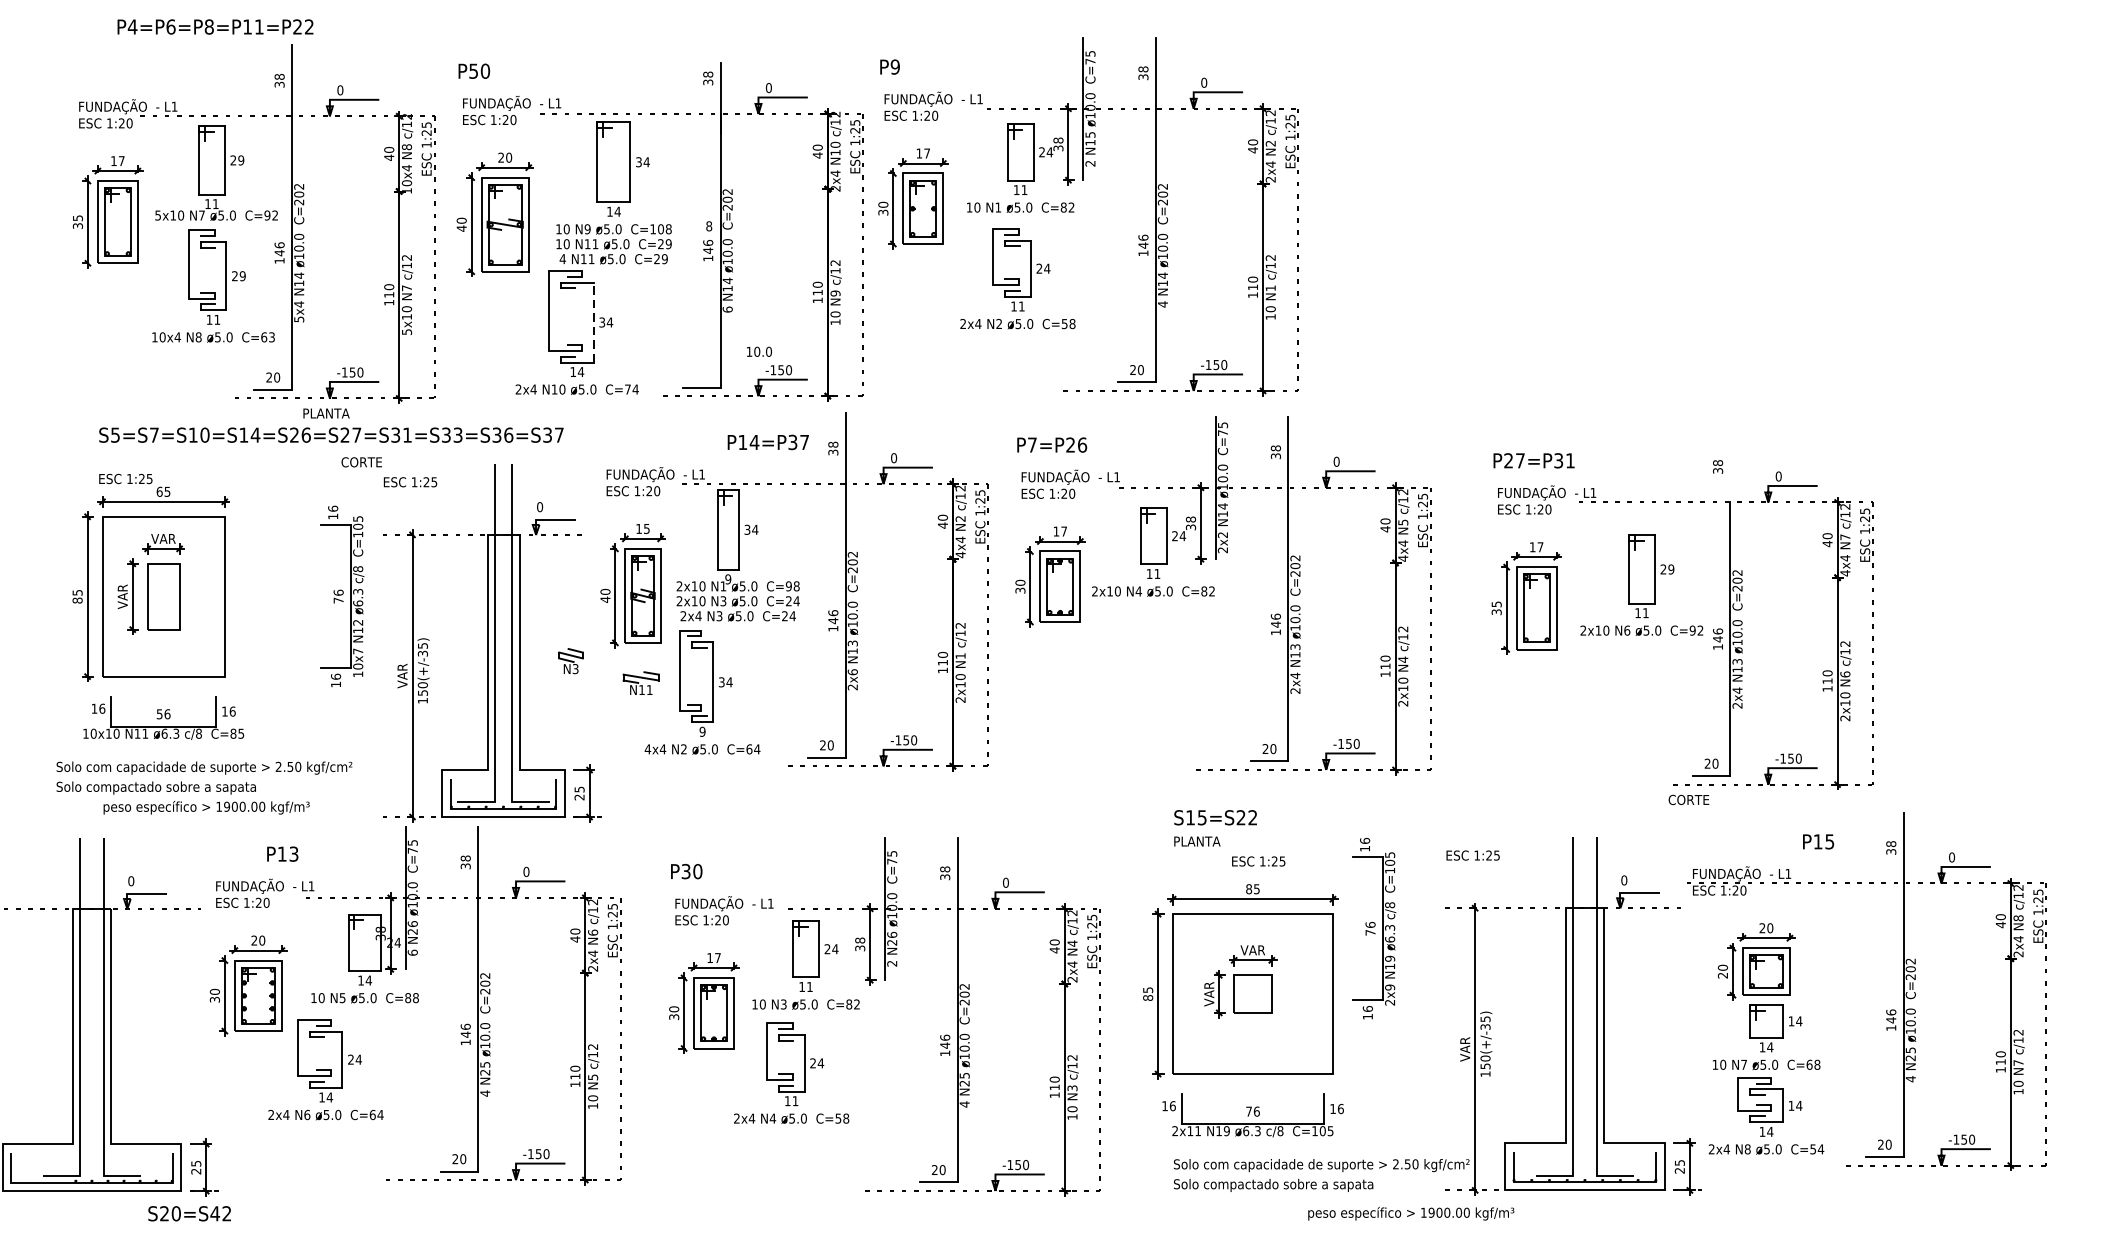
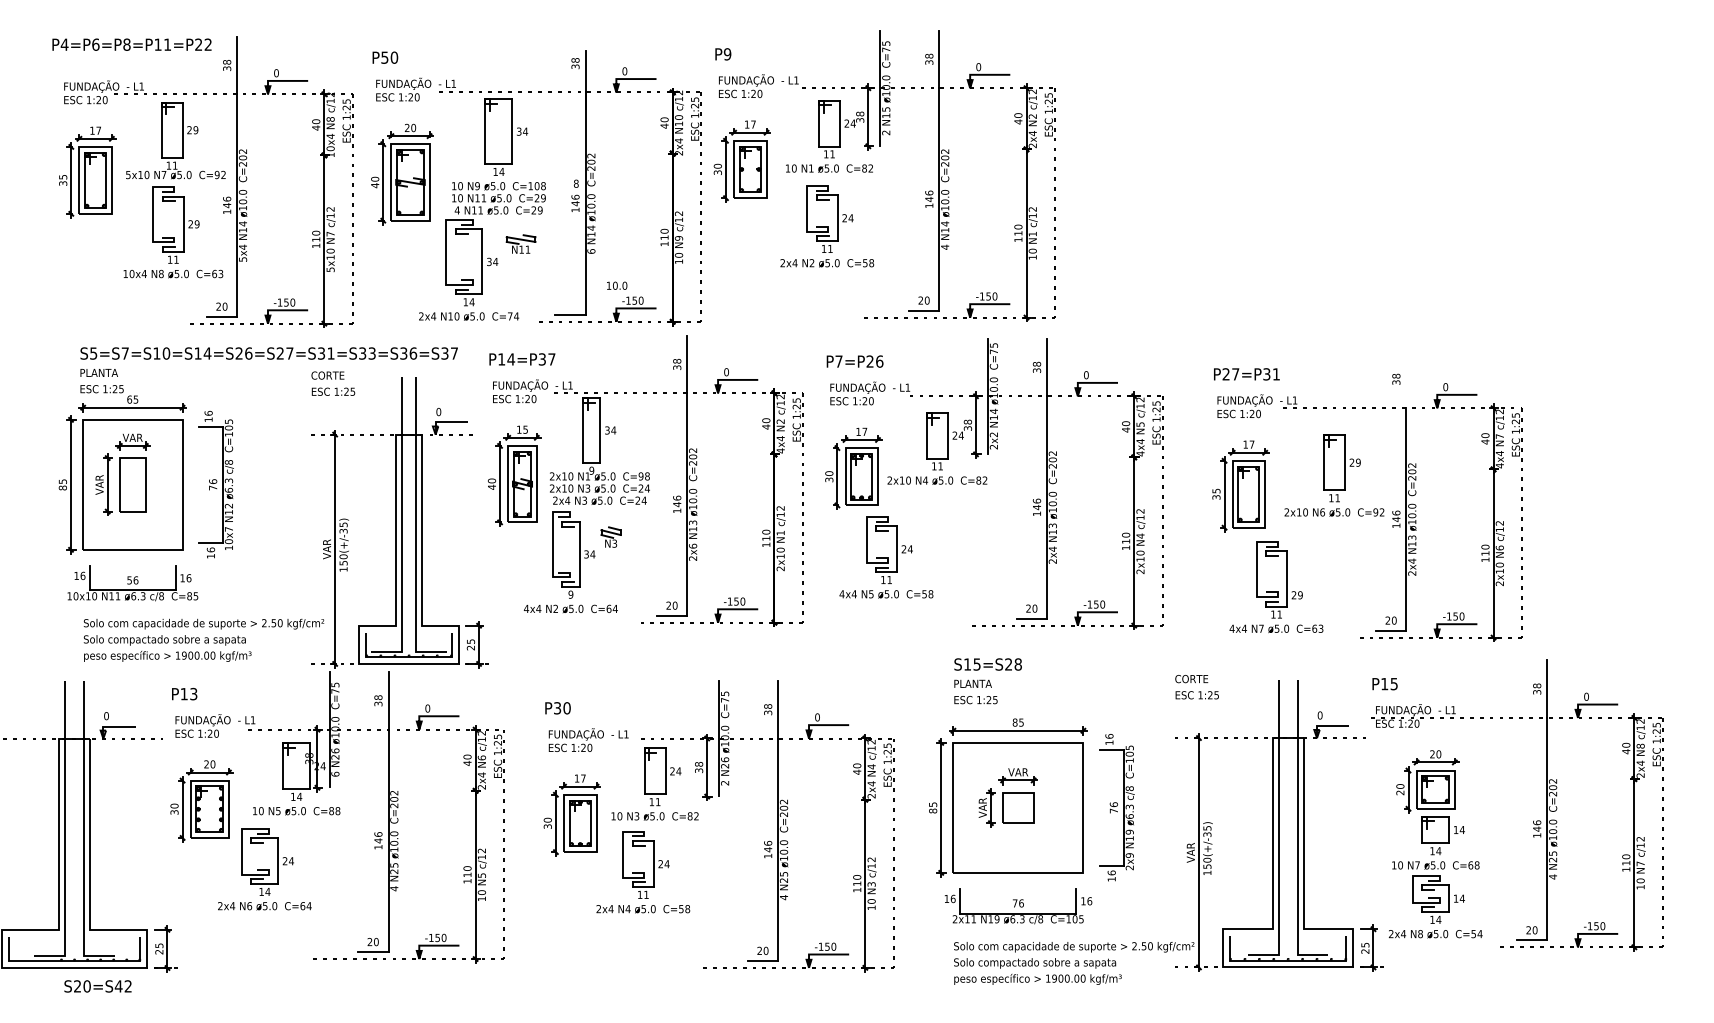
text: (214, 26) -> (131, 44), moved
line: (593, 321) -> (482, 261), dashed -> solid
text: (325, 412) -> (98, 372), moved
text: (768, 442) -> (522, 359), moved
text: (361, 462) -> (327, 375), moved
part: (341, 596) -> (215, 484), moved
part: (570, 660) -> (610, 536), moved
part: (640, 682) -> (520, 243), moved
part: (1090, 686) -> (886, 557), added
part: (1570, 722) -> (1276, 587), added
text: (203, 777) -> (203, 631), moved
text: (1688, 800) -> (1191, 679), moved
text: (1251, 817) -> (1017, 664), S15=S22 -> S15=S28
text: (1817, 842) -> (1384, 684), moved
text: (282, 853) -> (184, 693), moved
text: (1258, 862) -> (975, 700), moved
part: (1373, 928) -> (1116, 807), moved
text: (189, 1213) -> (97, 986), moved
text: (1410, 1213) -> (1037, 979), moved

